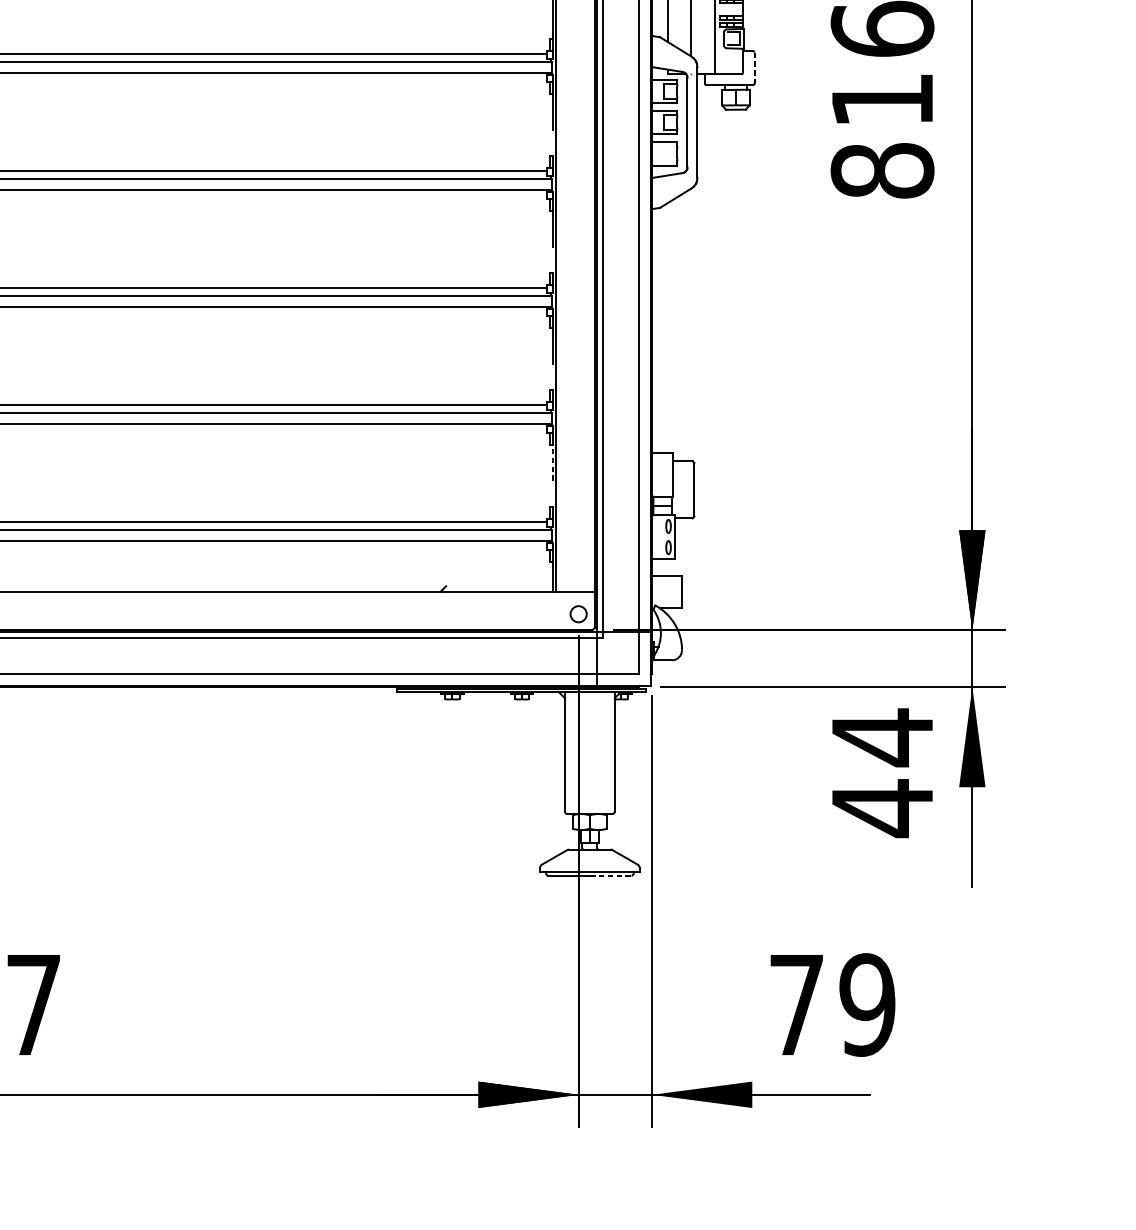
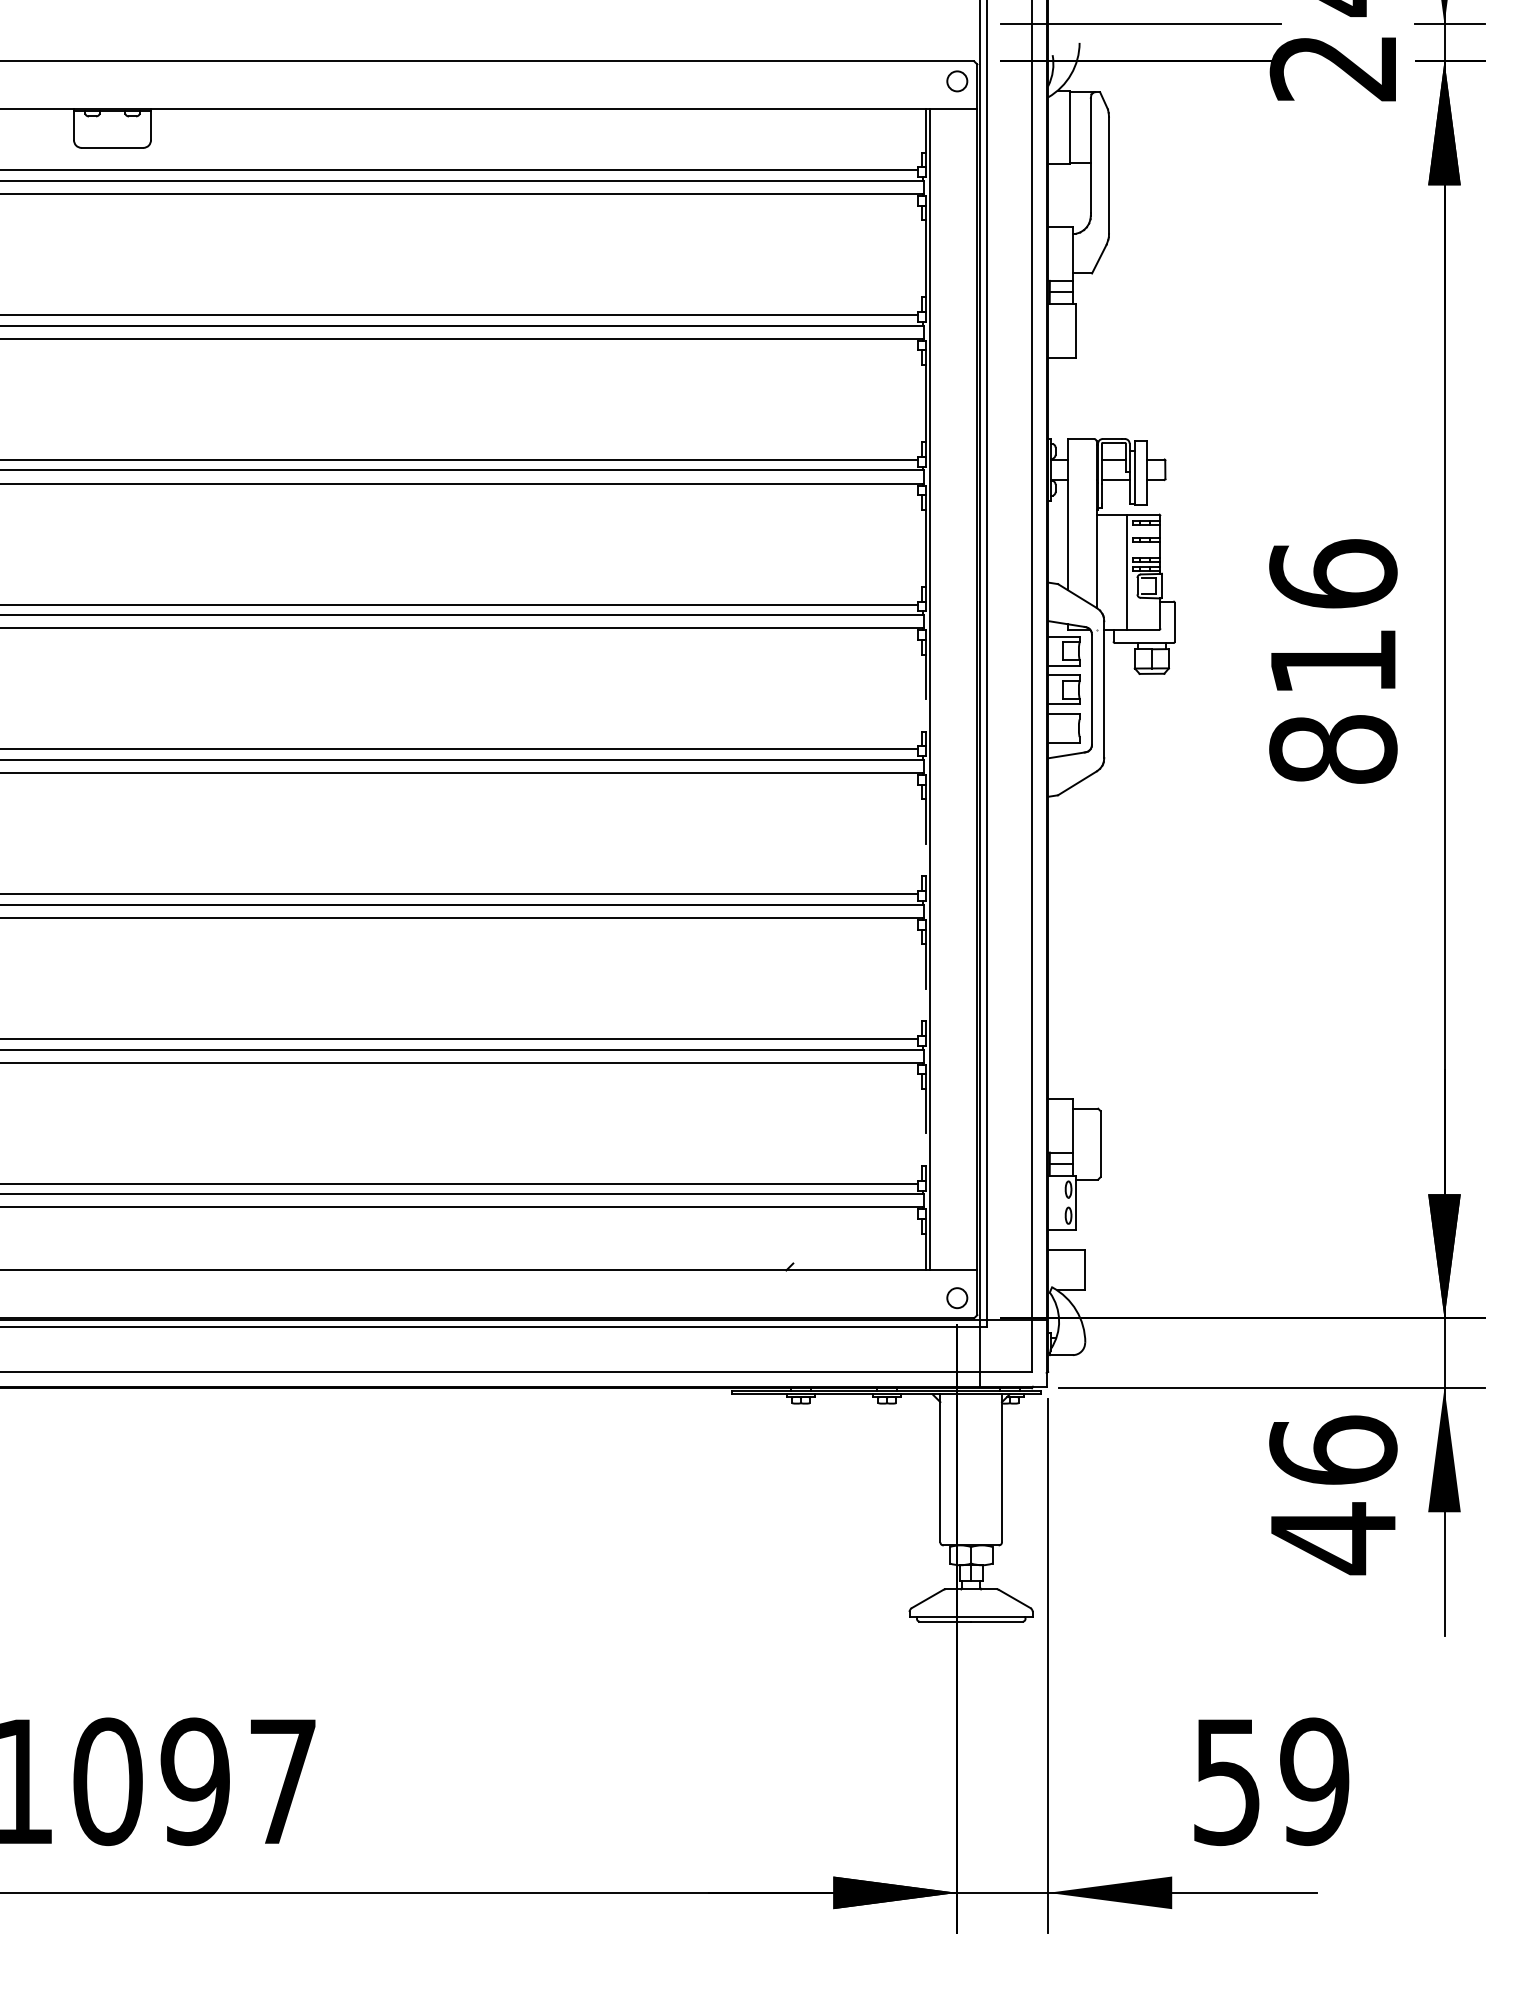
line: (754, 68) -> (1174, 622), dashed -> solid
line: (552, 462) -> (925, 1110), dashed -> solid
text: (882, 737) -> (1333, 1450), 44 -> 46
line: (610, 875) -> (996, 1621), dashed -> solid
text: (796, 1005) -> (1226, 1782), 79 -> 59

